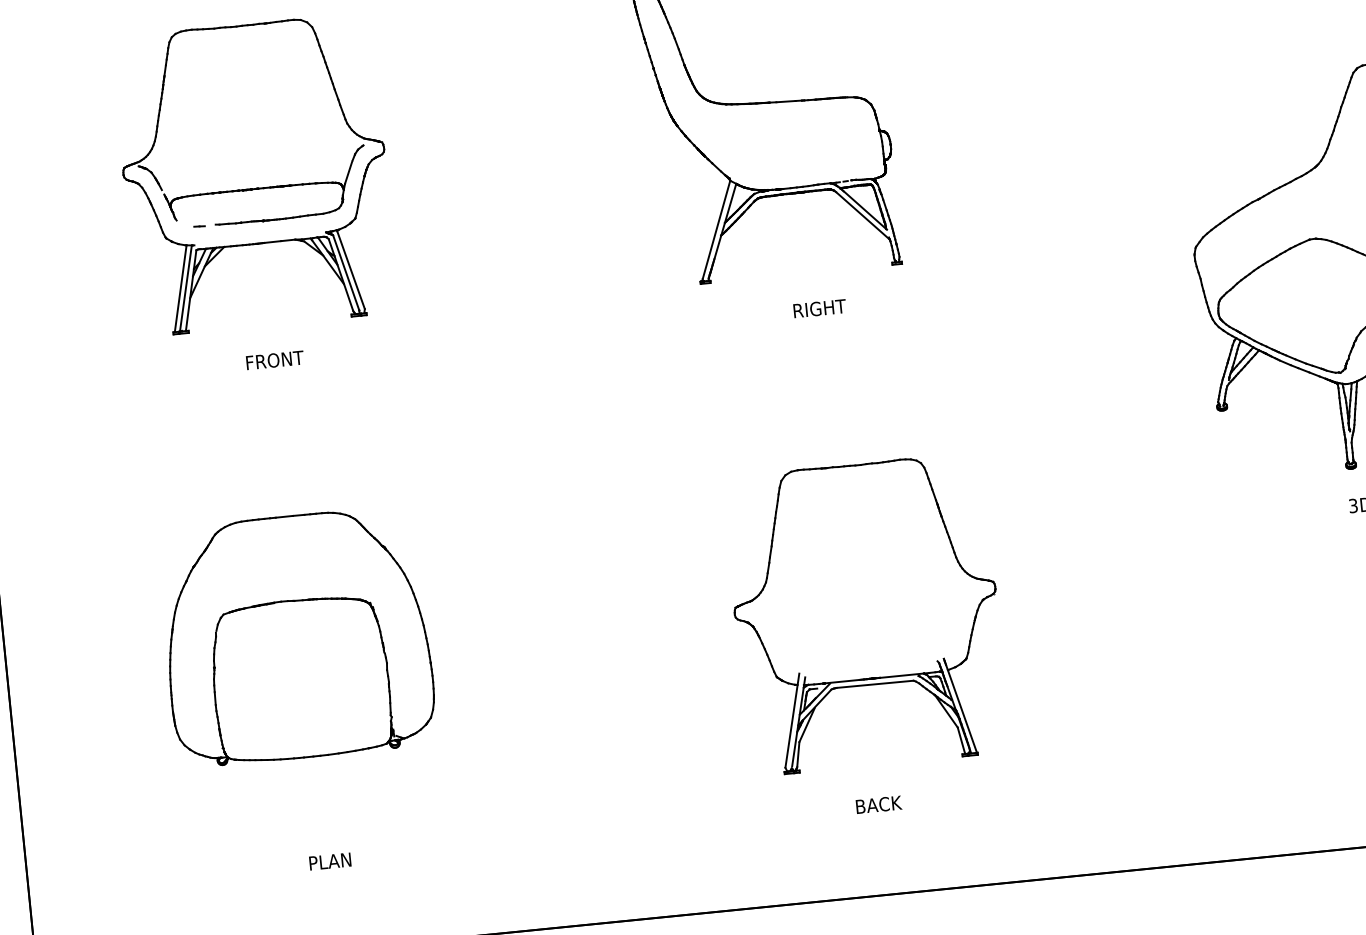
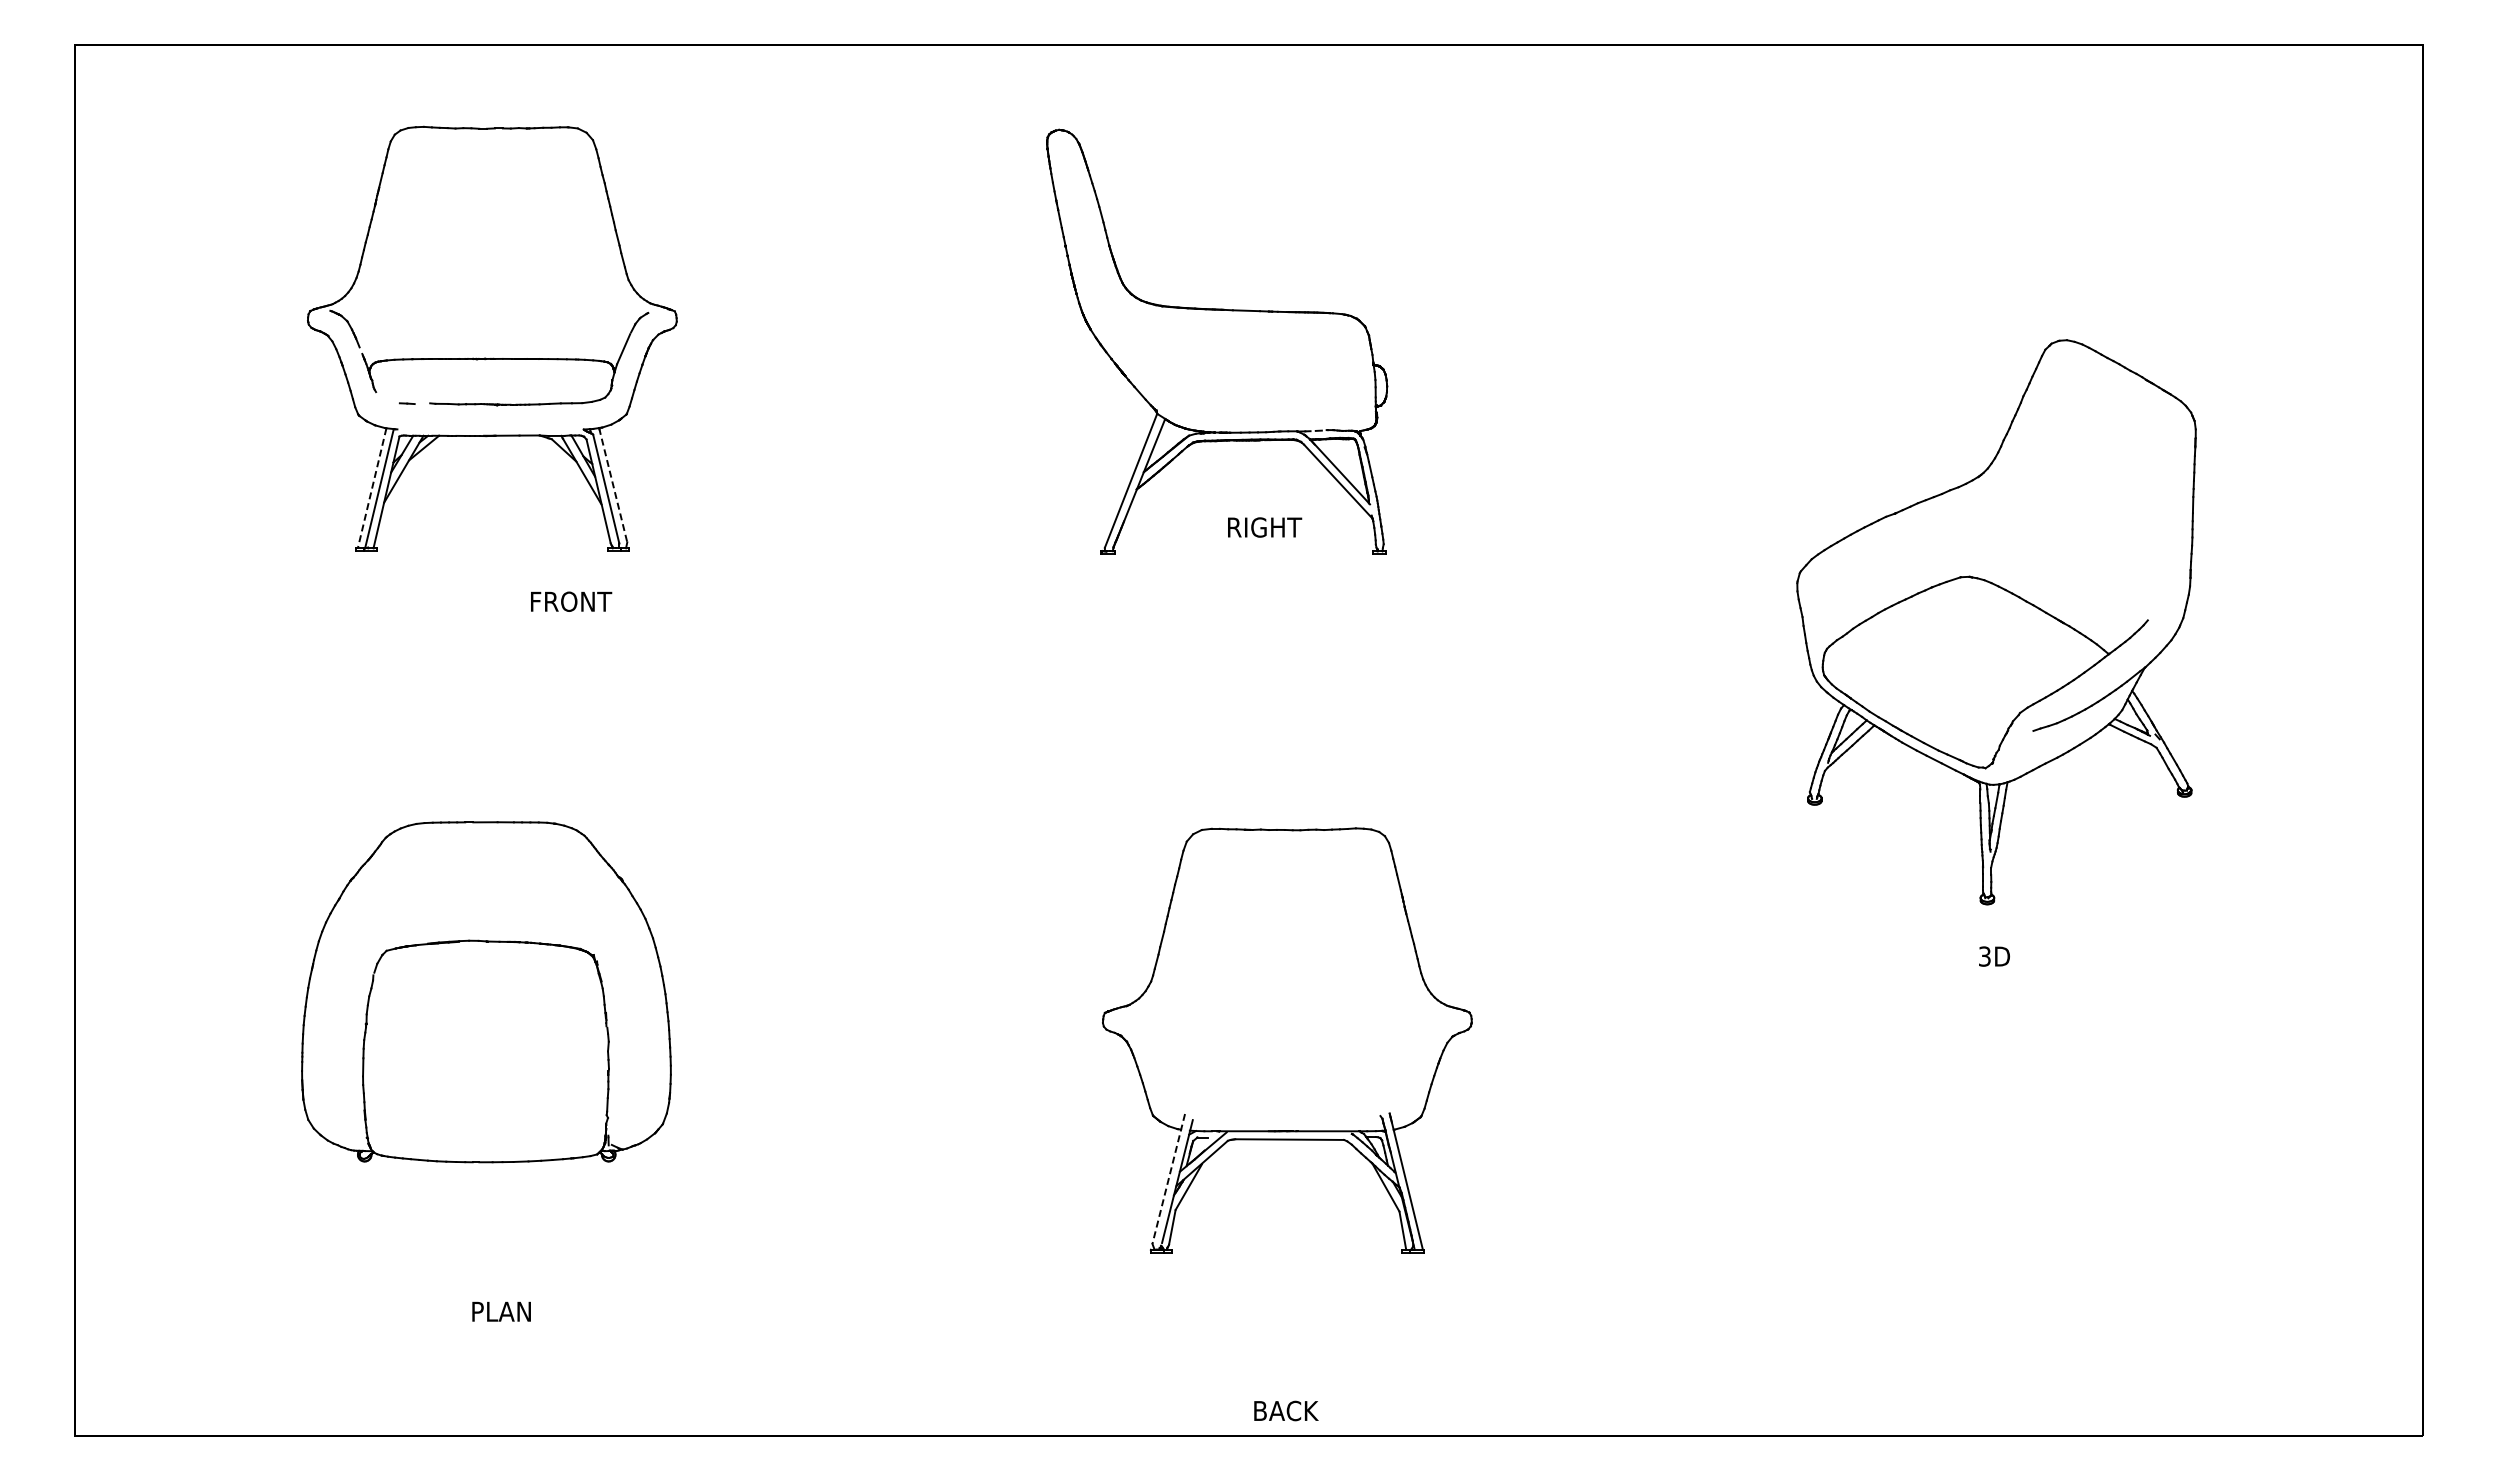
line: (351, 269) -> (613, 485), solid -> dashed
line: (180, 288) -> (372, 488), solid -> dashed
text: (820, 308) -> (1265, 527), moved
text: (275, 360) -> (571, 601), moved
line: (792, 720) -> (1168, 1178), solid -> dashed
text: (879, 804) -> (1286, 1410), moved

